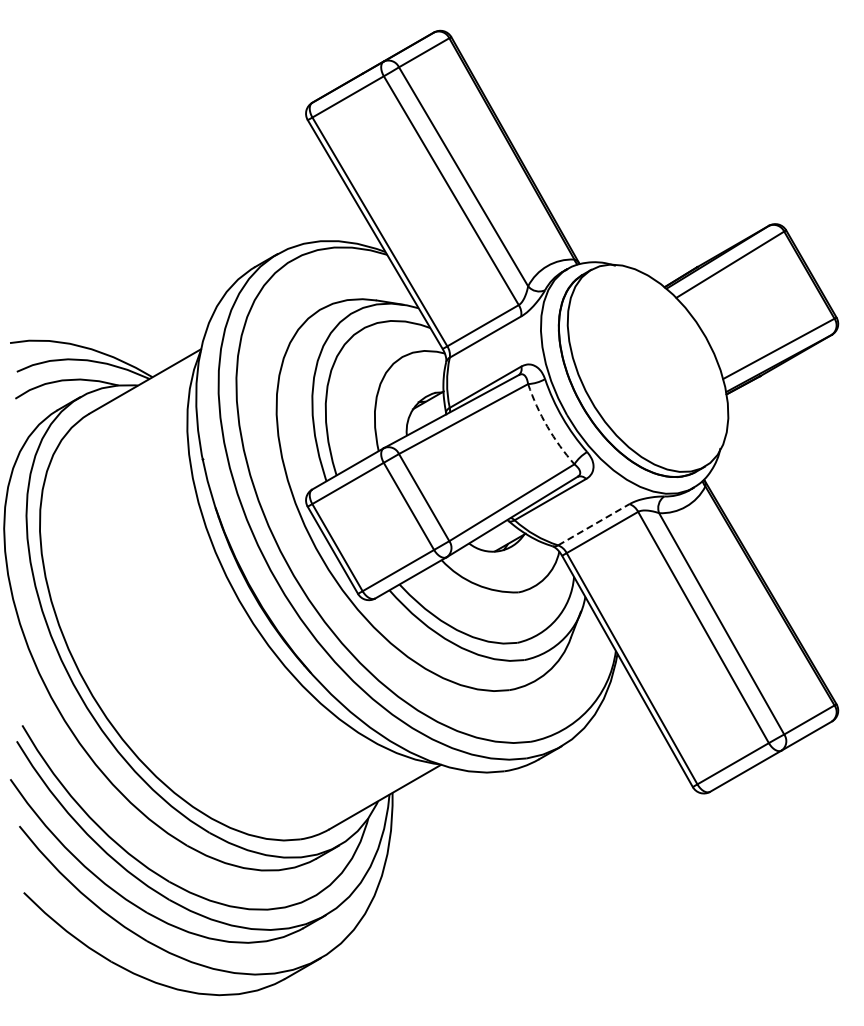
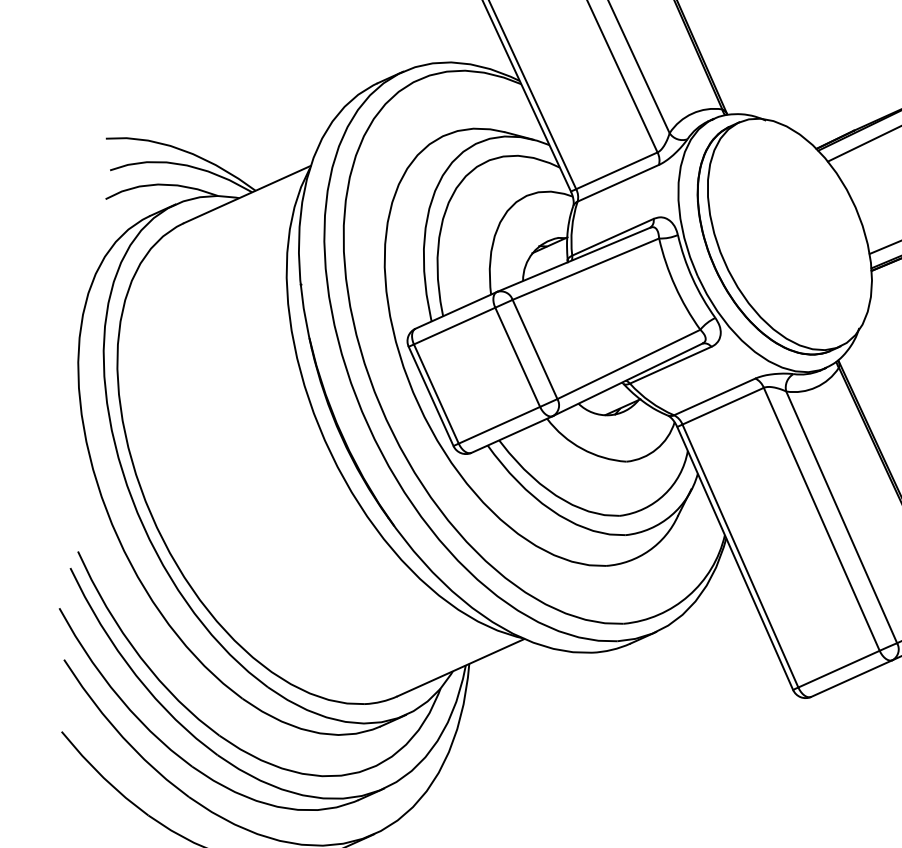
arc: (547, 426) -> (675, 286), dashed -> solid
line: (594, 524) -> (715, 396), dashed -> solid

